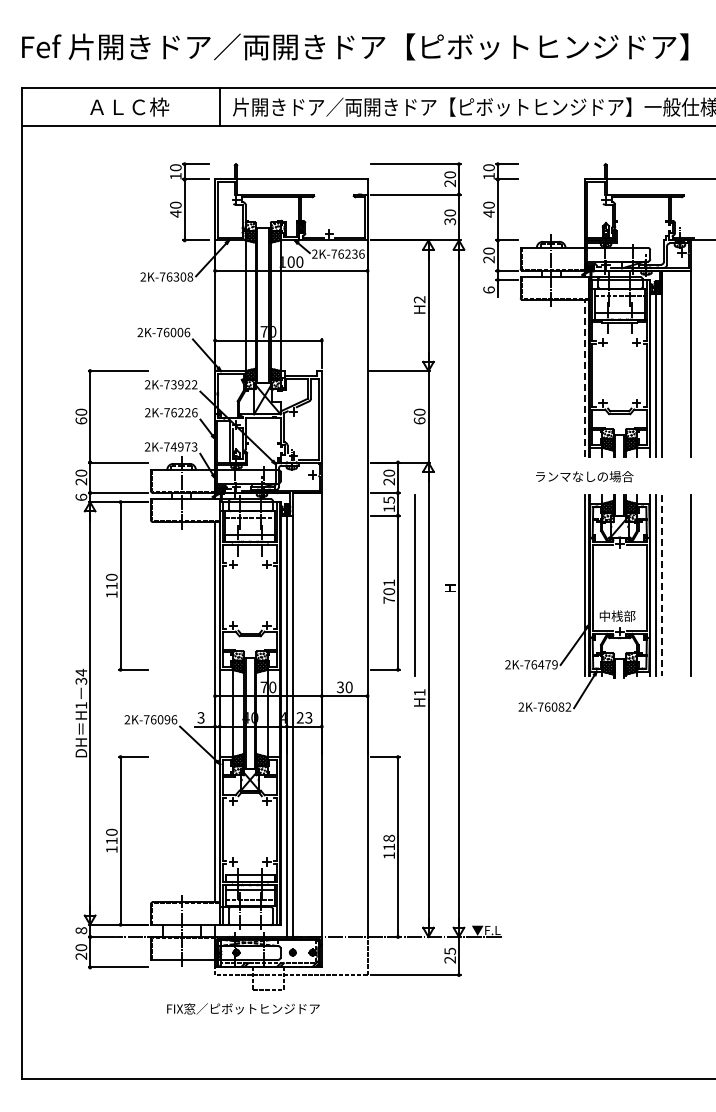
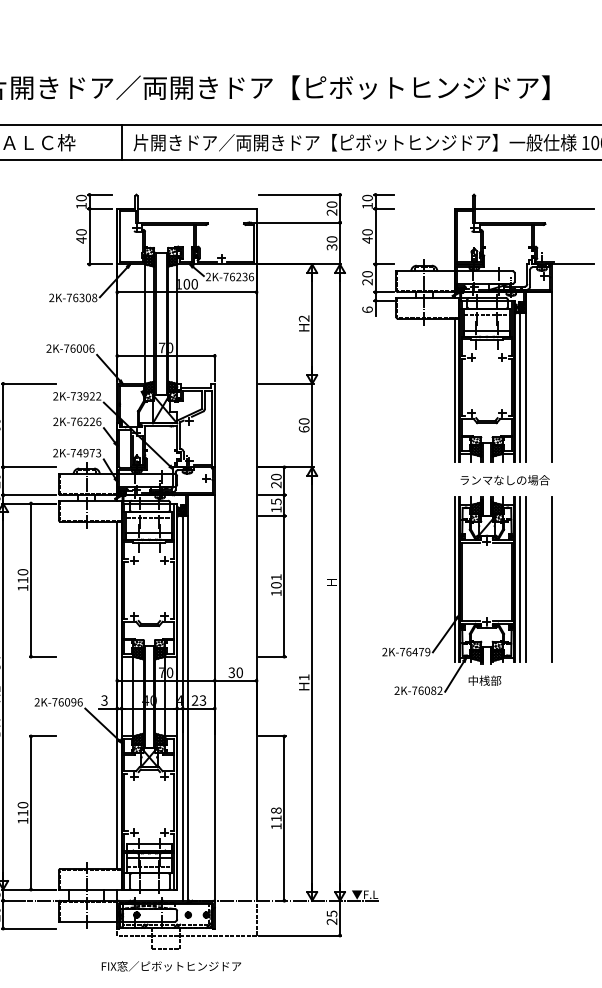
line: (584, 377) -> (454, 389), dashed -> solid
text: (584, 476) -> (504, 480), moved
line: (414, 585) -> (299, 579), removed
line: (662, 585) -> (525, 579), dashed -> solid
text: (388, 599) -> (275, 592), 701 -> 101
text: (617, 615) -> (484, 680), moved
text: (243, 1008) -> (171, 966), moved

